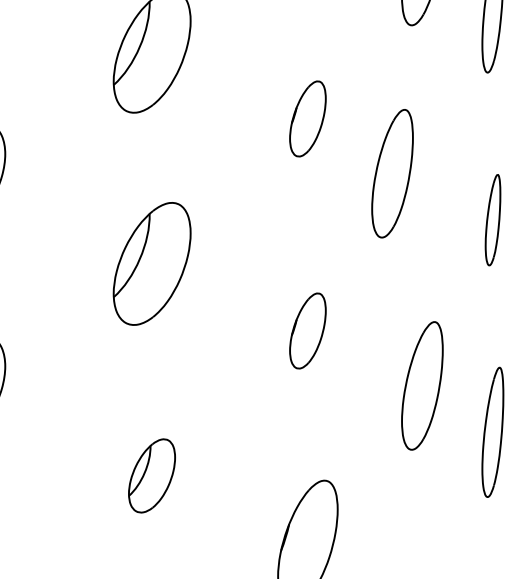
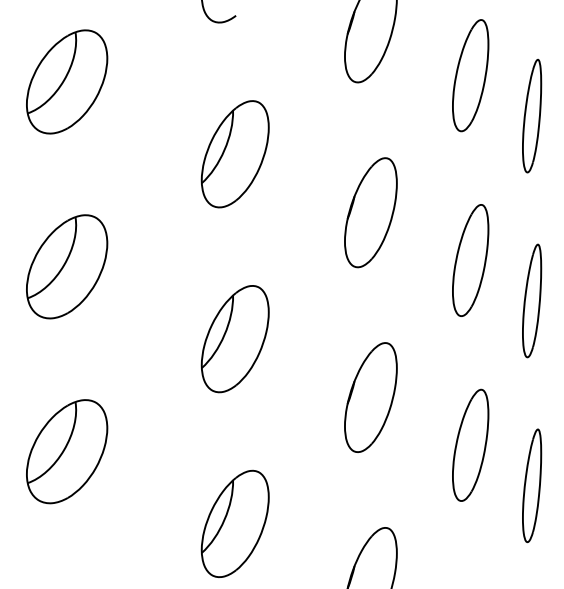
part: (307, 118) -> (370, 212), size x1.67
part: (392, 173) -> (470, 260), moved
part: (493, 219) -> (532, 300), size x1.43
part: (307, 330) -> (370, 397), size x1.67
part: (151, 475) -> (234, 523), size x1.67

